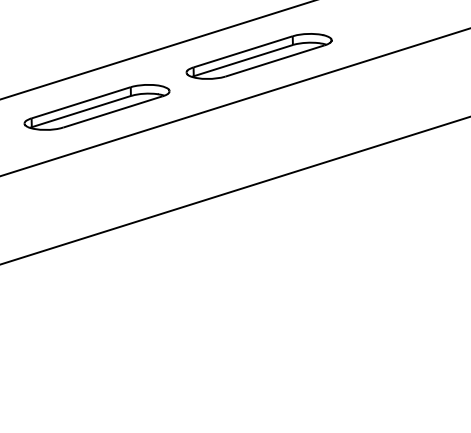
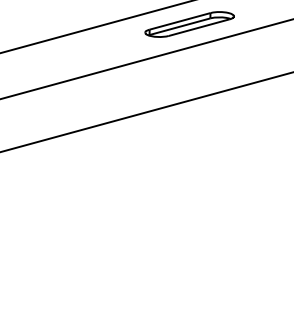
part: (97, 107) -> (90, 51), removed

